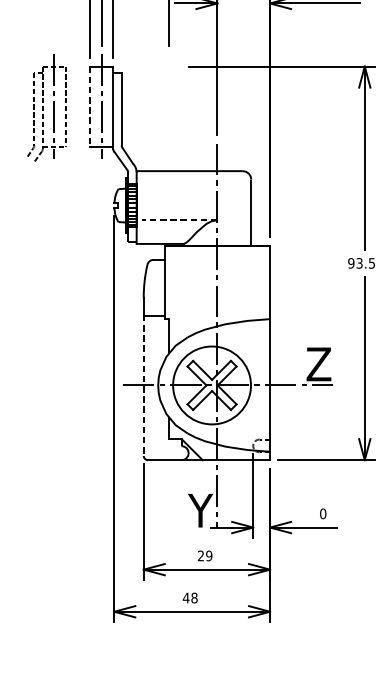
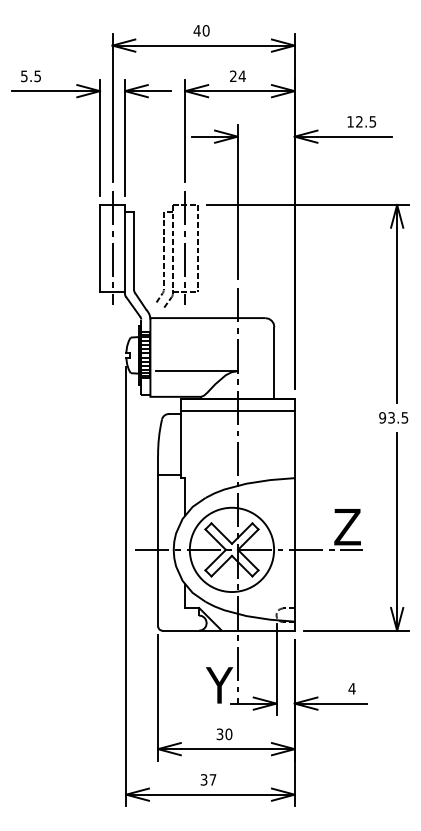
line: (90, 106) -> (100, 248), dashed -> solid
part: (47, 107) -> (177, 249), moved
line: (180, 220) -> (197, 371), dashed -> solid
line: (217, 256) -> (237, 410), added
line: (144, 386) -> (158, 550), dashed -> solid
text: (322, 513) -> (351, 688), 0 -> 4
text: (205, 556) -> (224, 734), 29 -> 30
text: (190, 597) -> (208, 779), 48 -> 37

